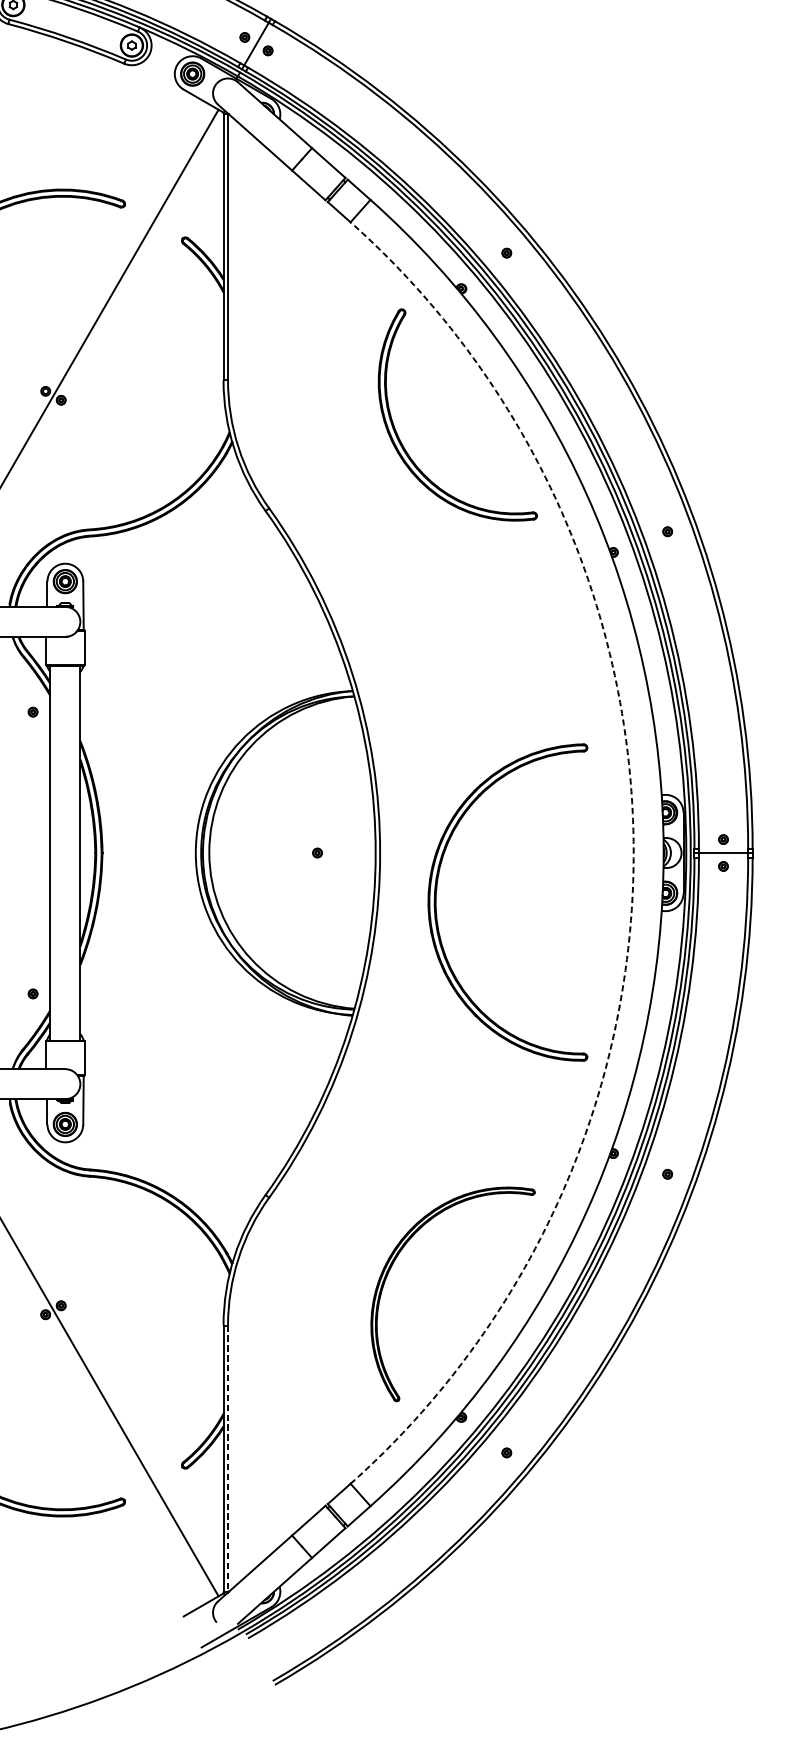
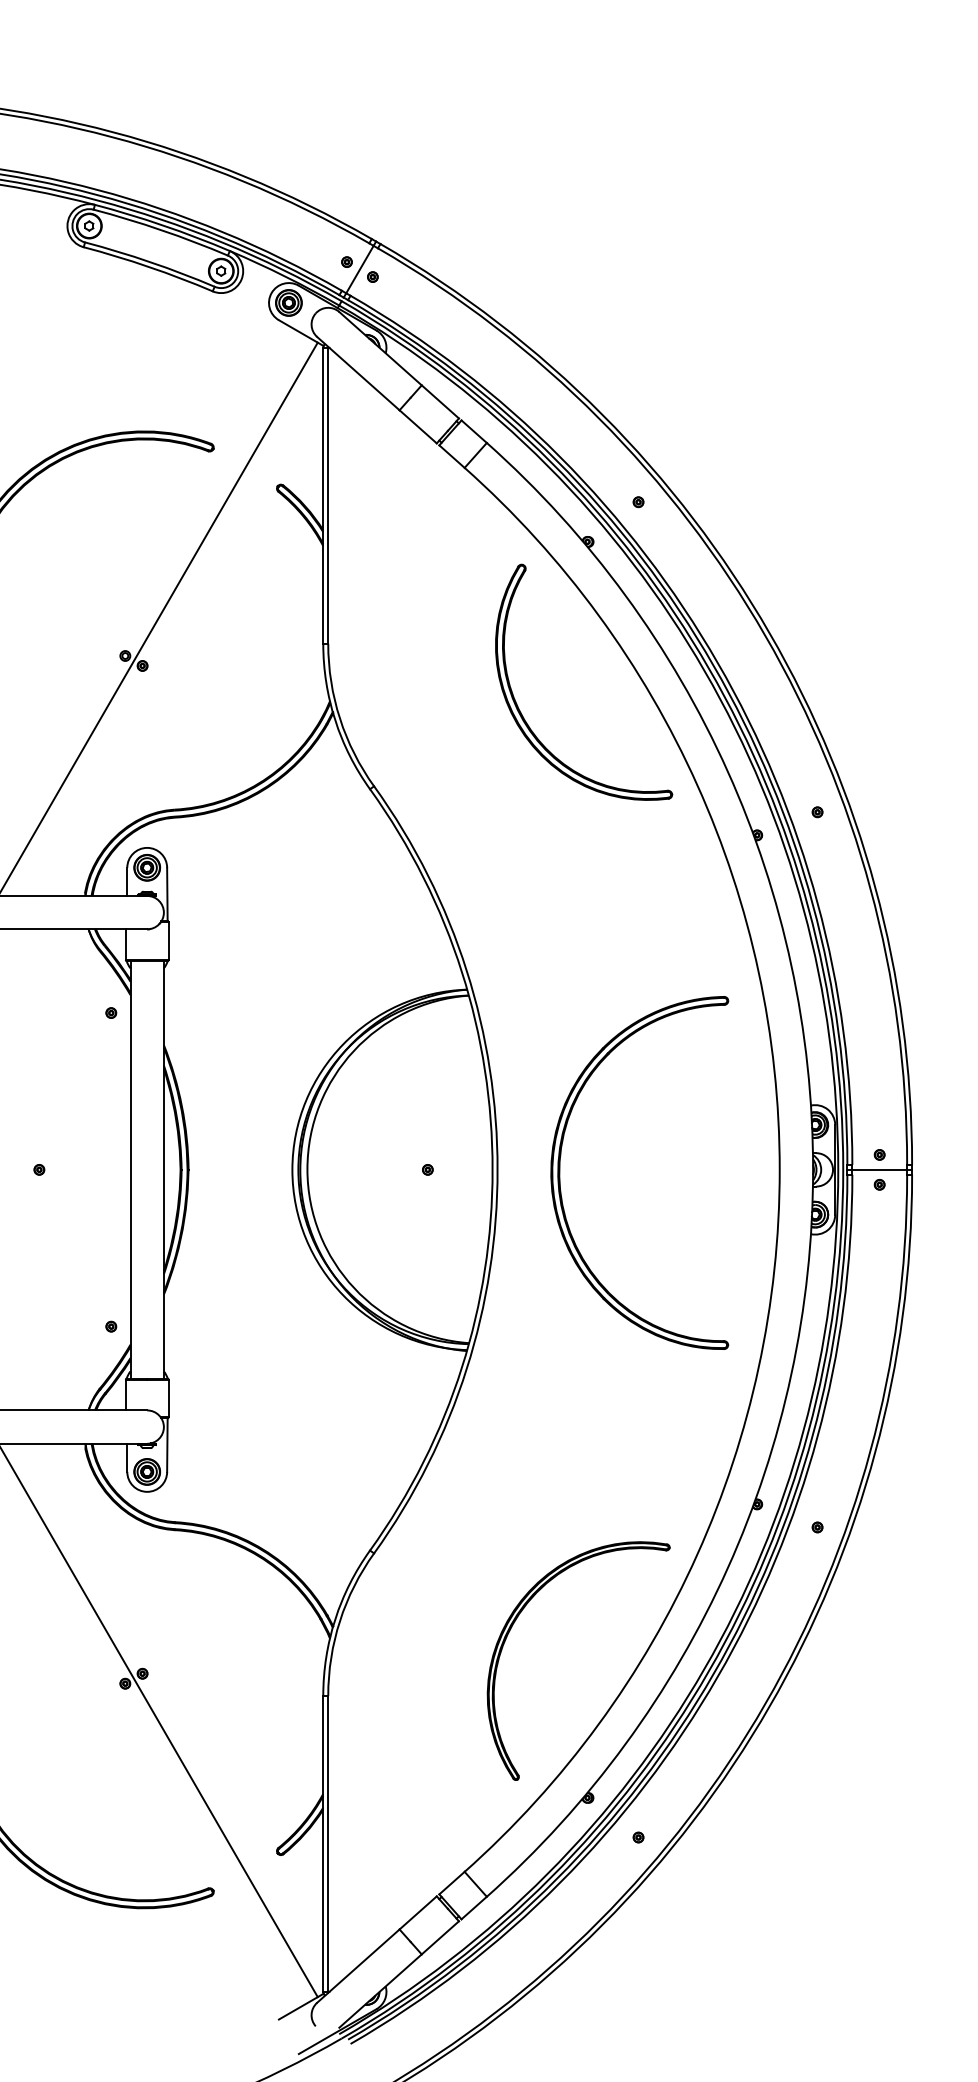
arc: (633, 852) -> (779, 1169), dashed -> solid
part: (436, 902) -> (560, 1172), moved
line: (228, 1459) -> (328, 1844), dashed -> solid

